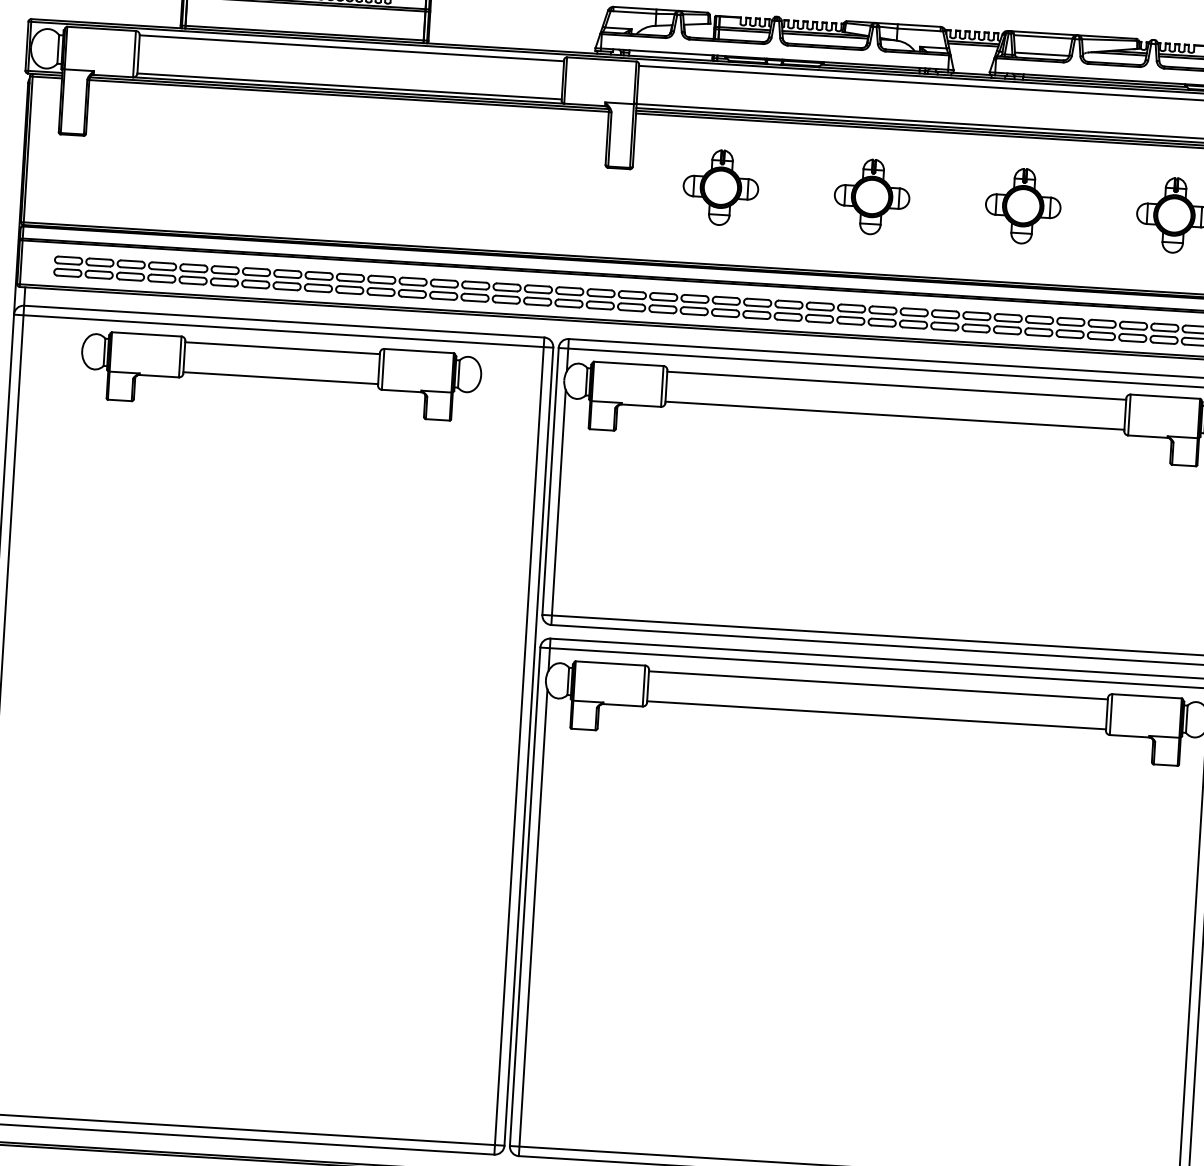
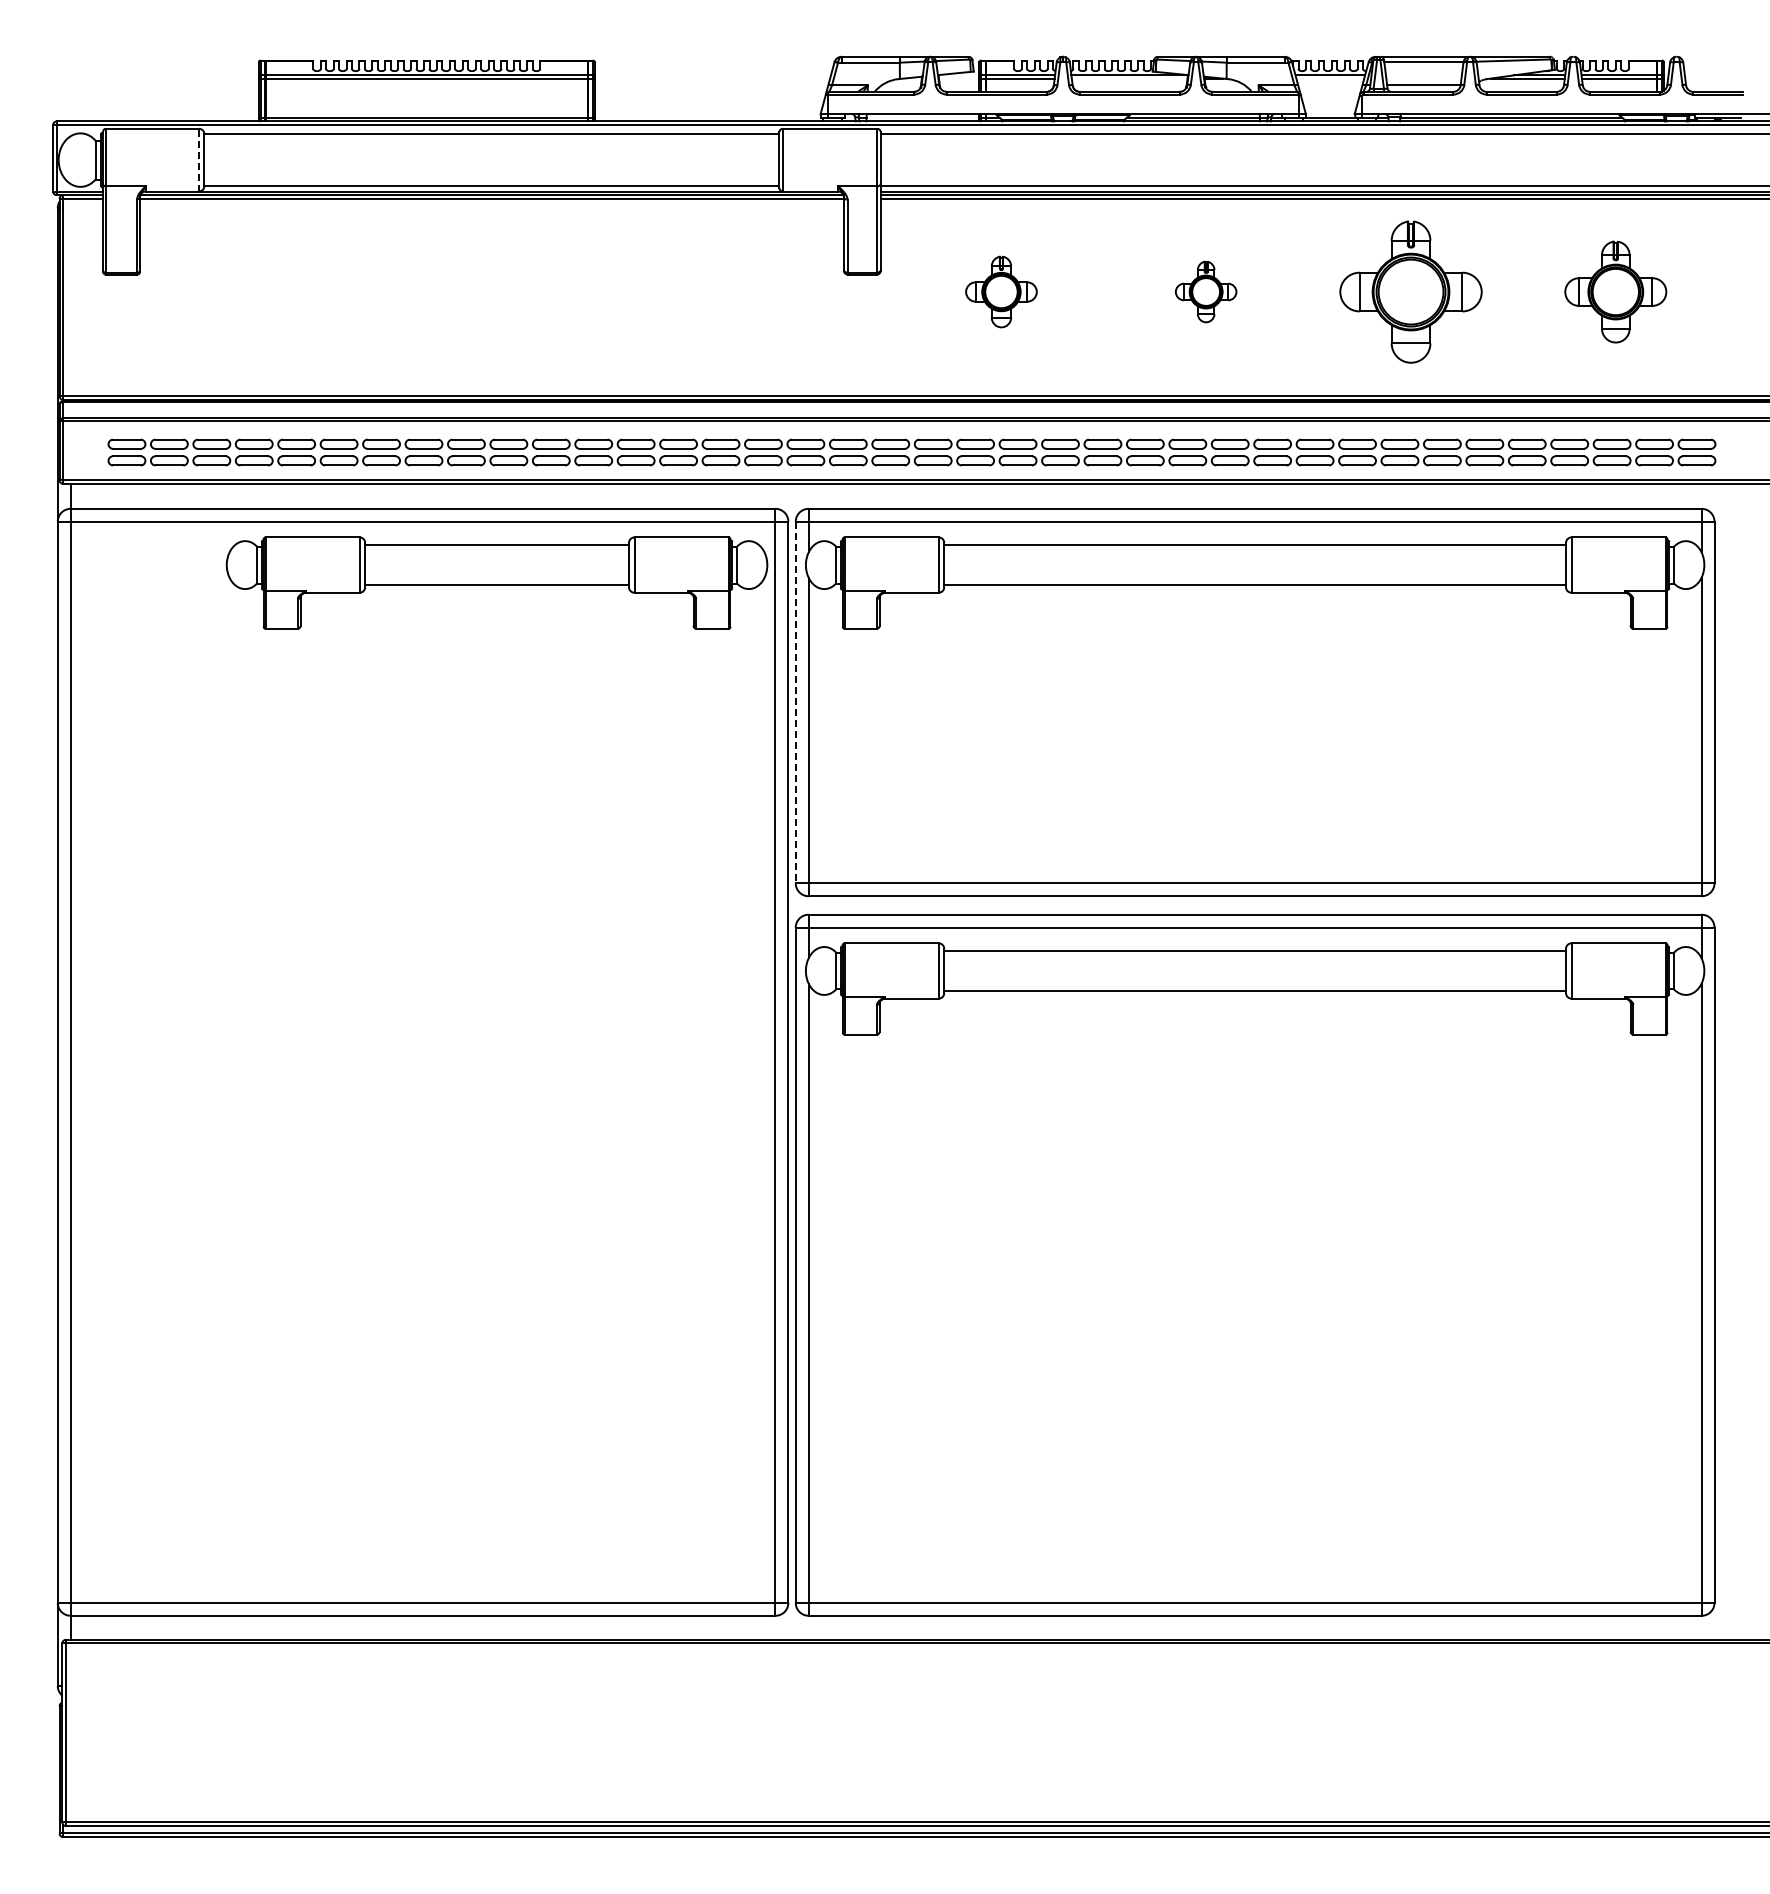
line: (825, 35) -> (1129, 78), removed
line: (973, 44) -> (1330, 78), removed
line: (134, 53) -> (198, 159), solid -> dashed
part: (721, 187) -> (1001, 291), size x0.7
part: (871, 196) -> (1205, 291), size x0.6
part: (1022, 205) -> (1410, 291), size x1.4
part: (280, 375) -> (496, 582), moved
line: (550, 481) -> (795, 702), solid -> dashed

